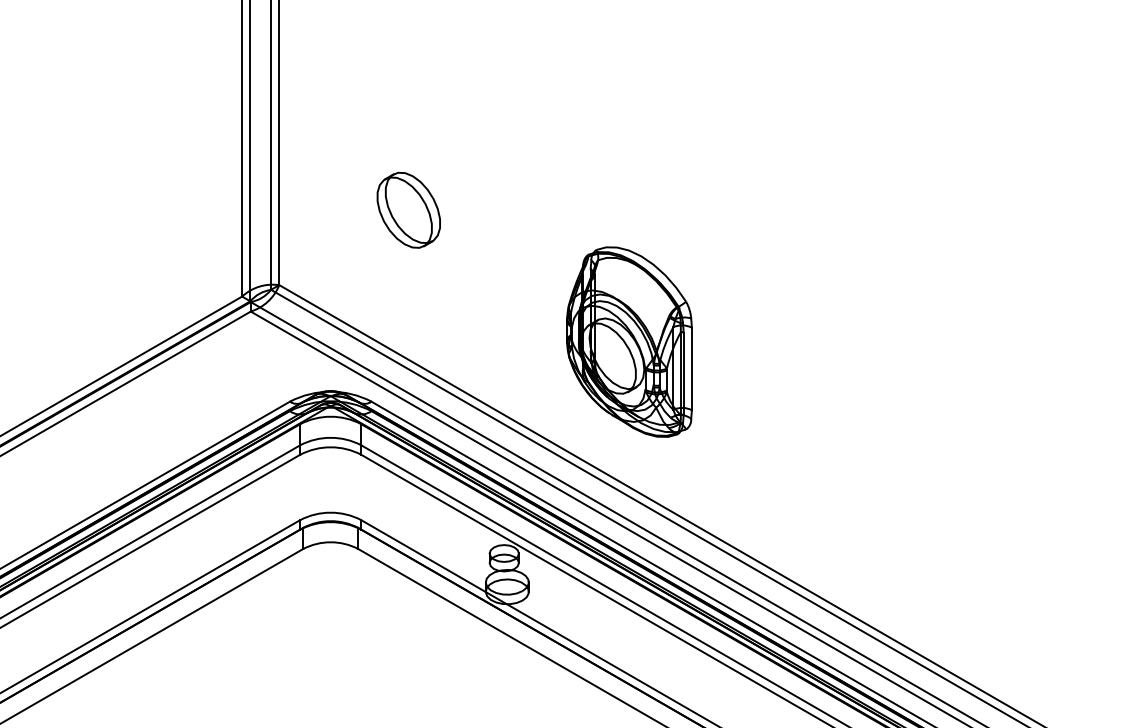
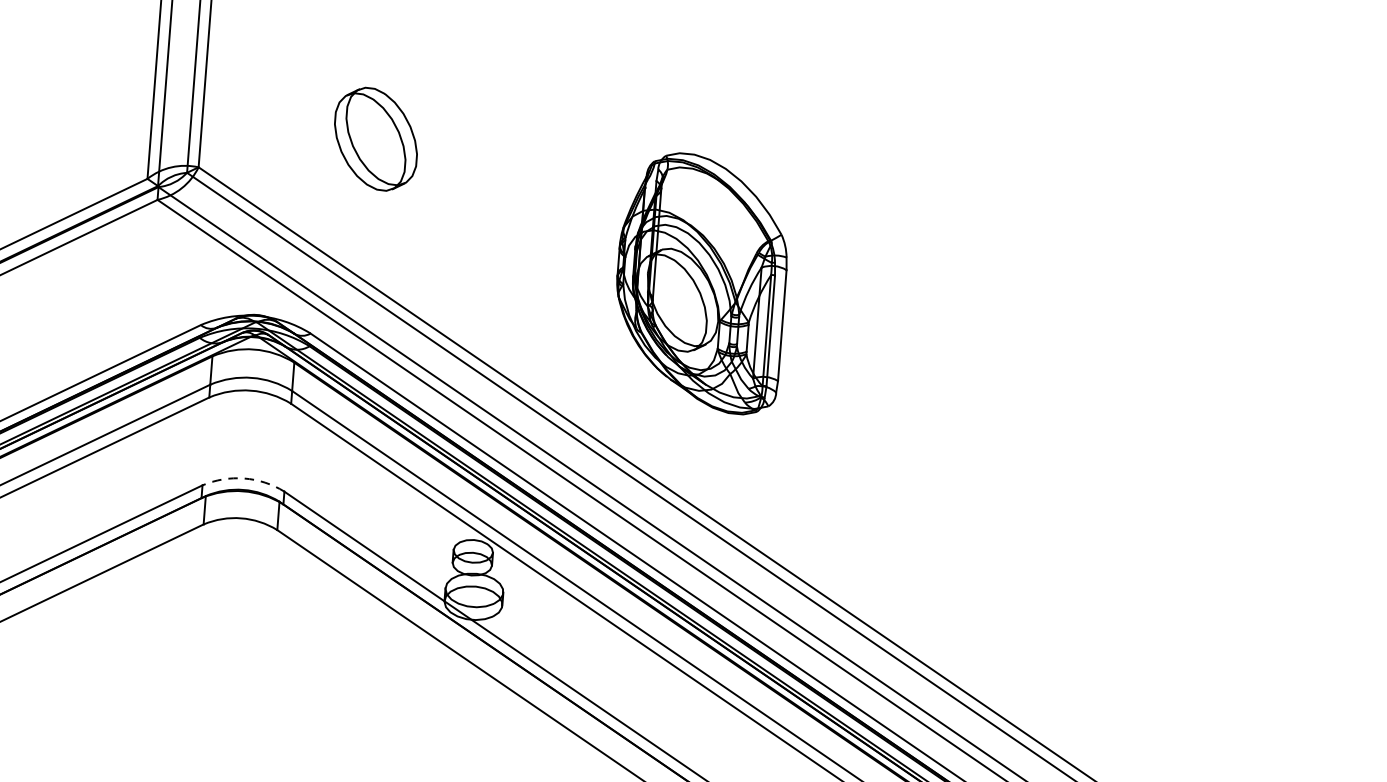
part: (408, 209) -> (375, 138), moved
part: (629, 341) -> (701, 282), moved
arc: (330, 512) -> (243, 478), solid -> dashed

